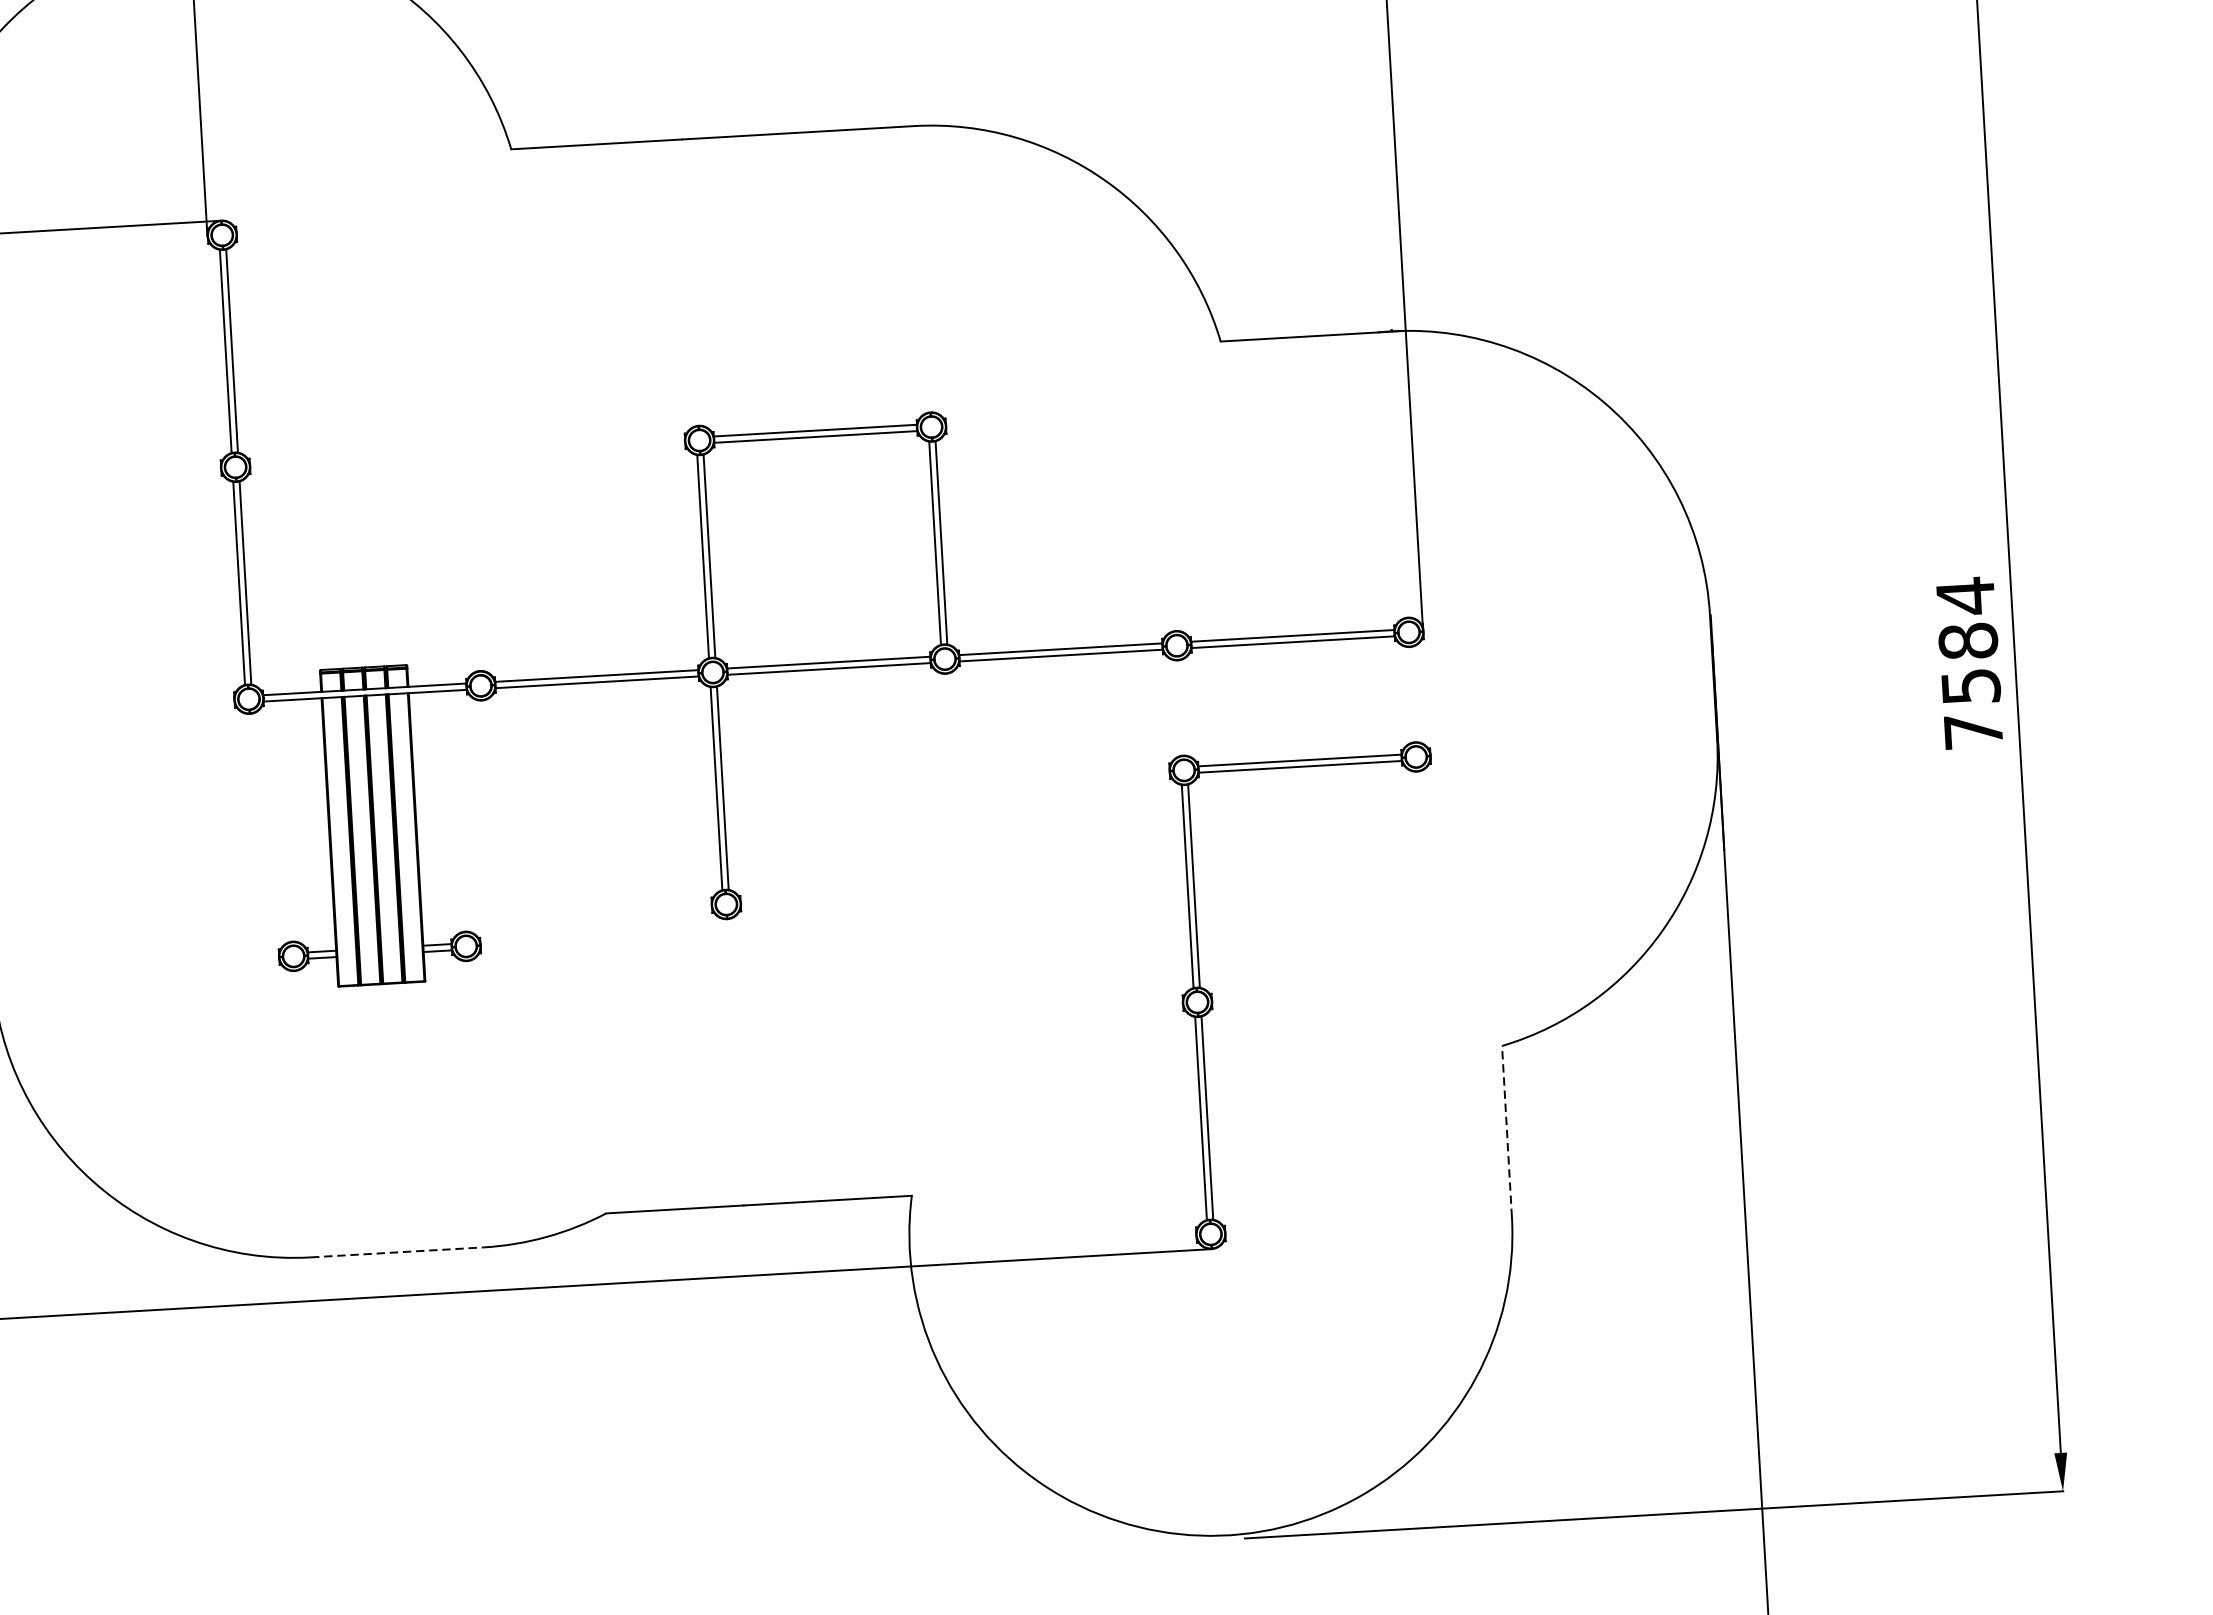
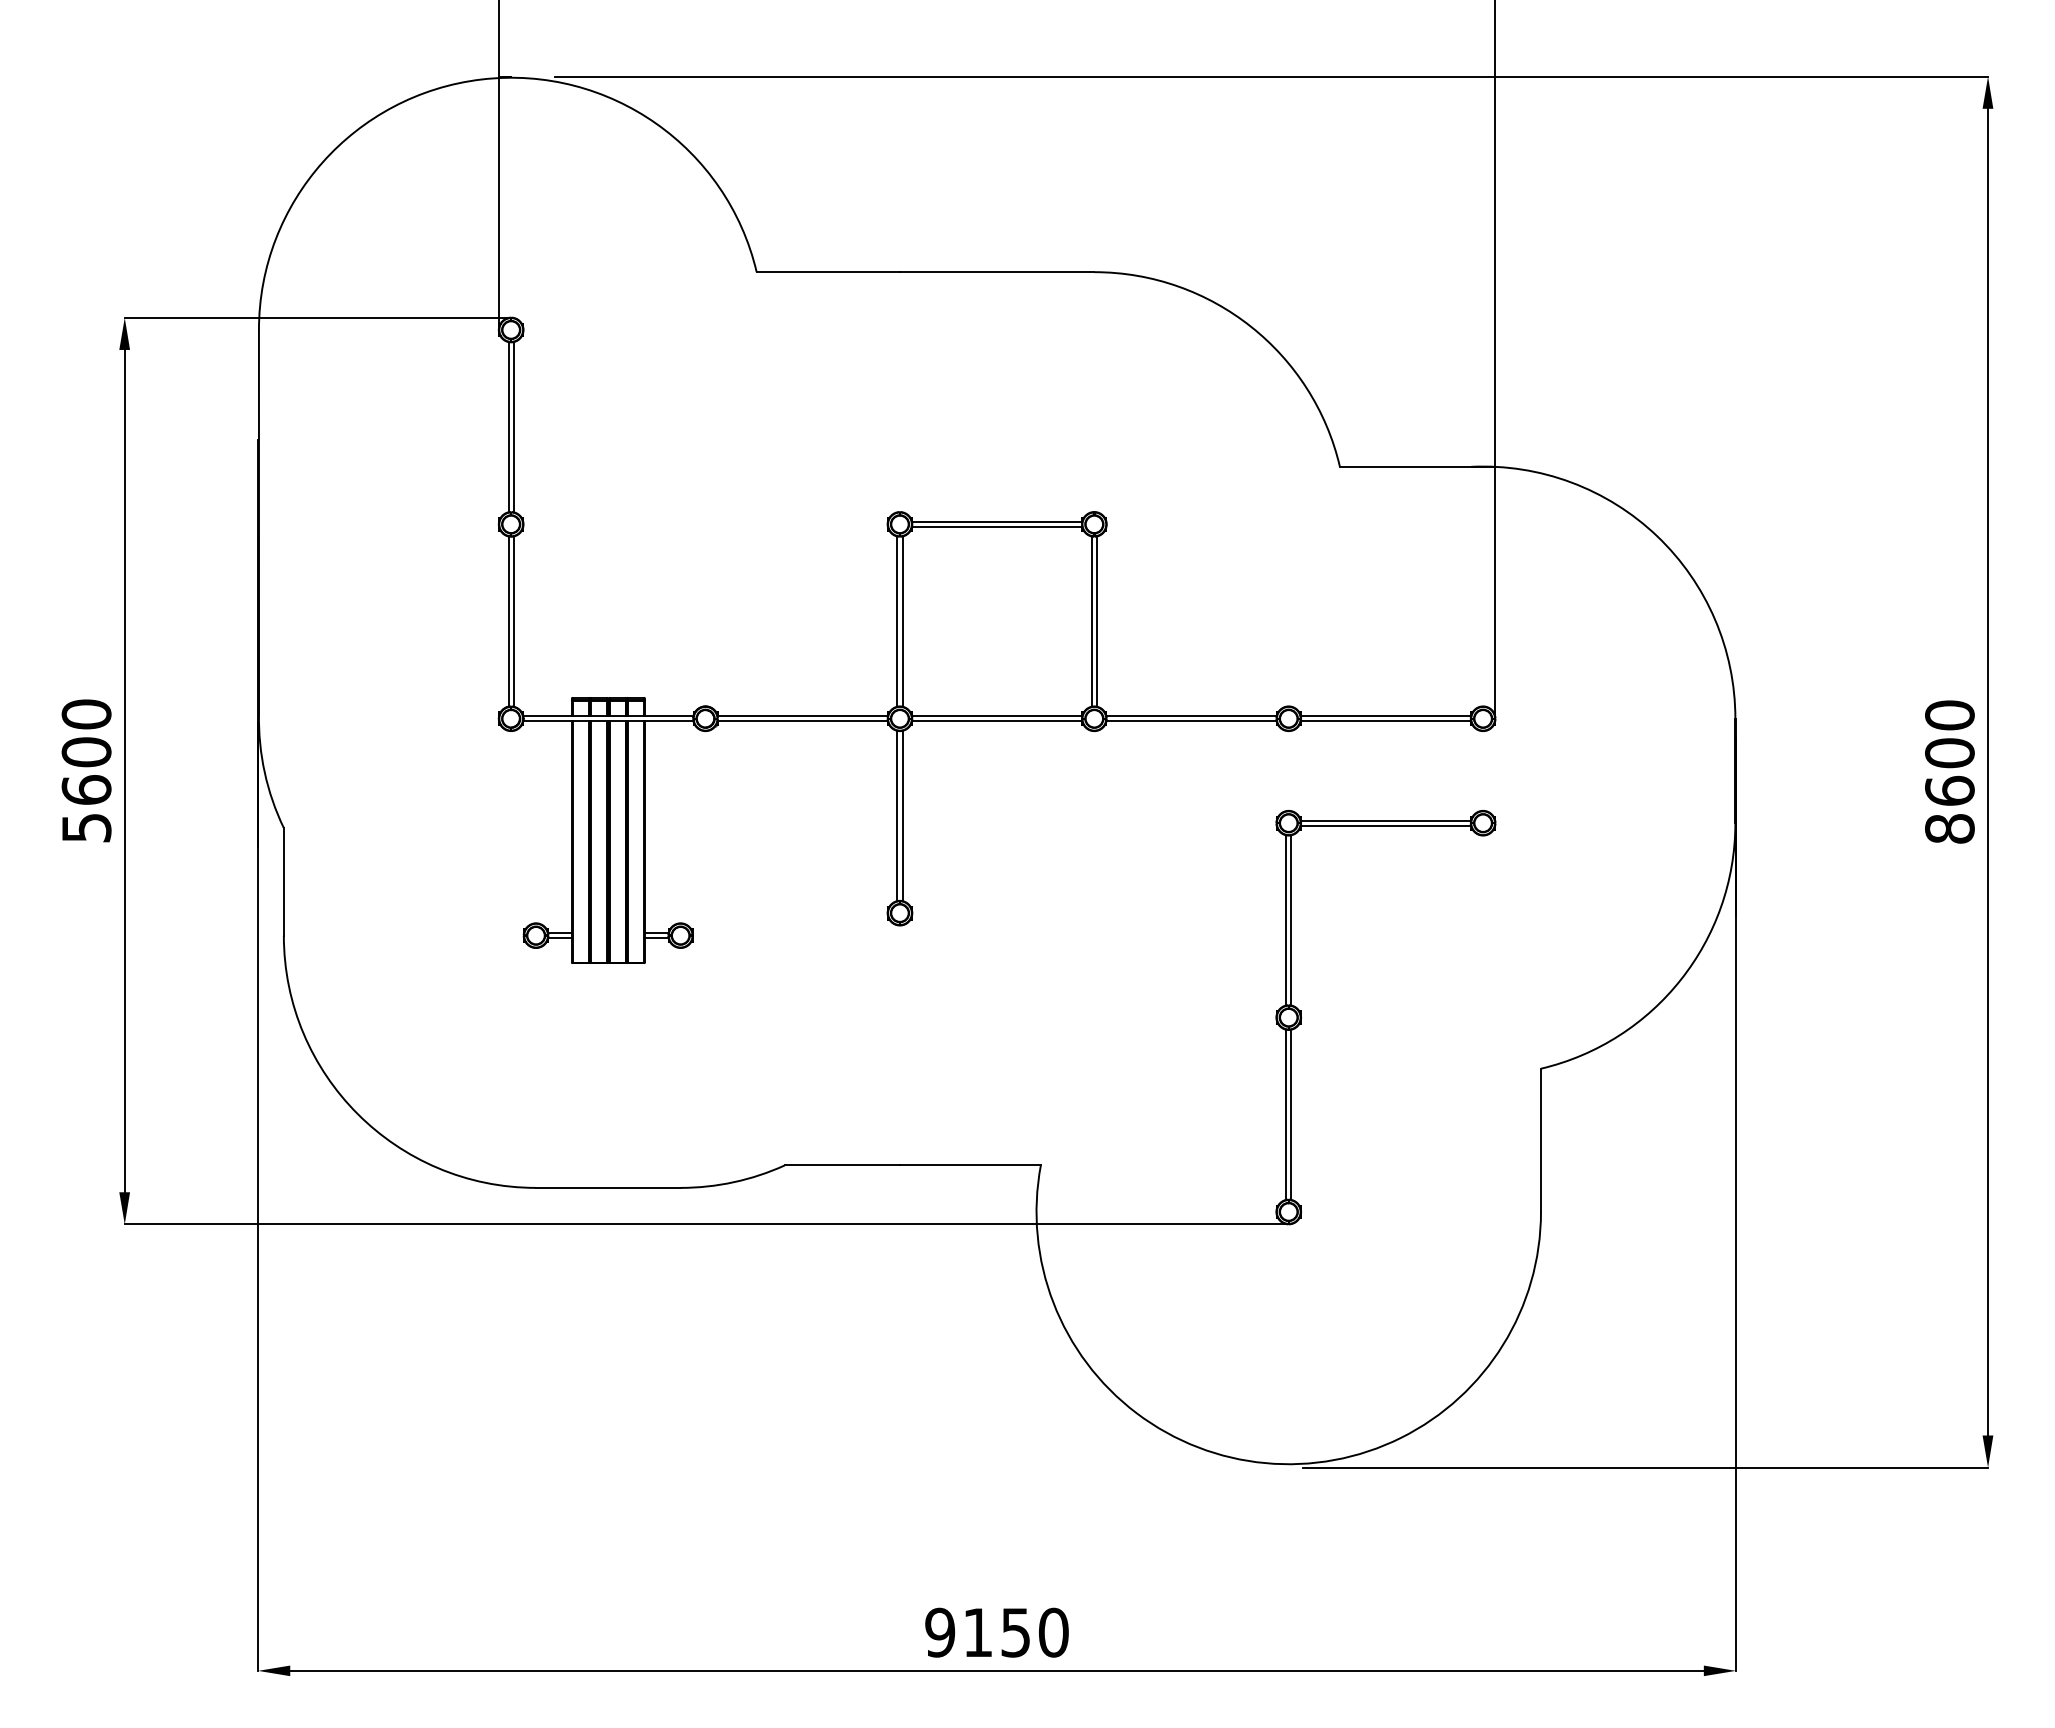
text: (1969, 663) -> (1949, 771), 7584 -> 8600
line: (1506, 1131) -> (1540, 1140), dashed -> solid
line: (397, 1251) -> (608, 1187), dashed -> solid

